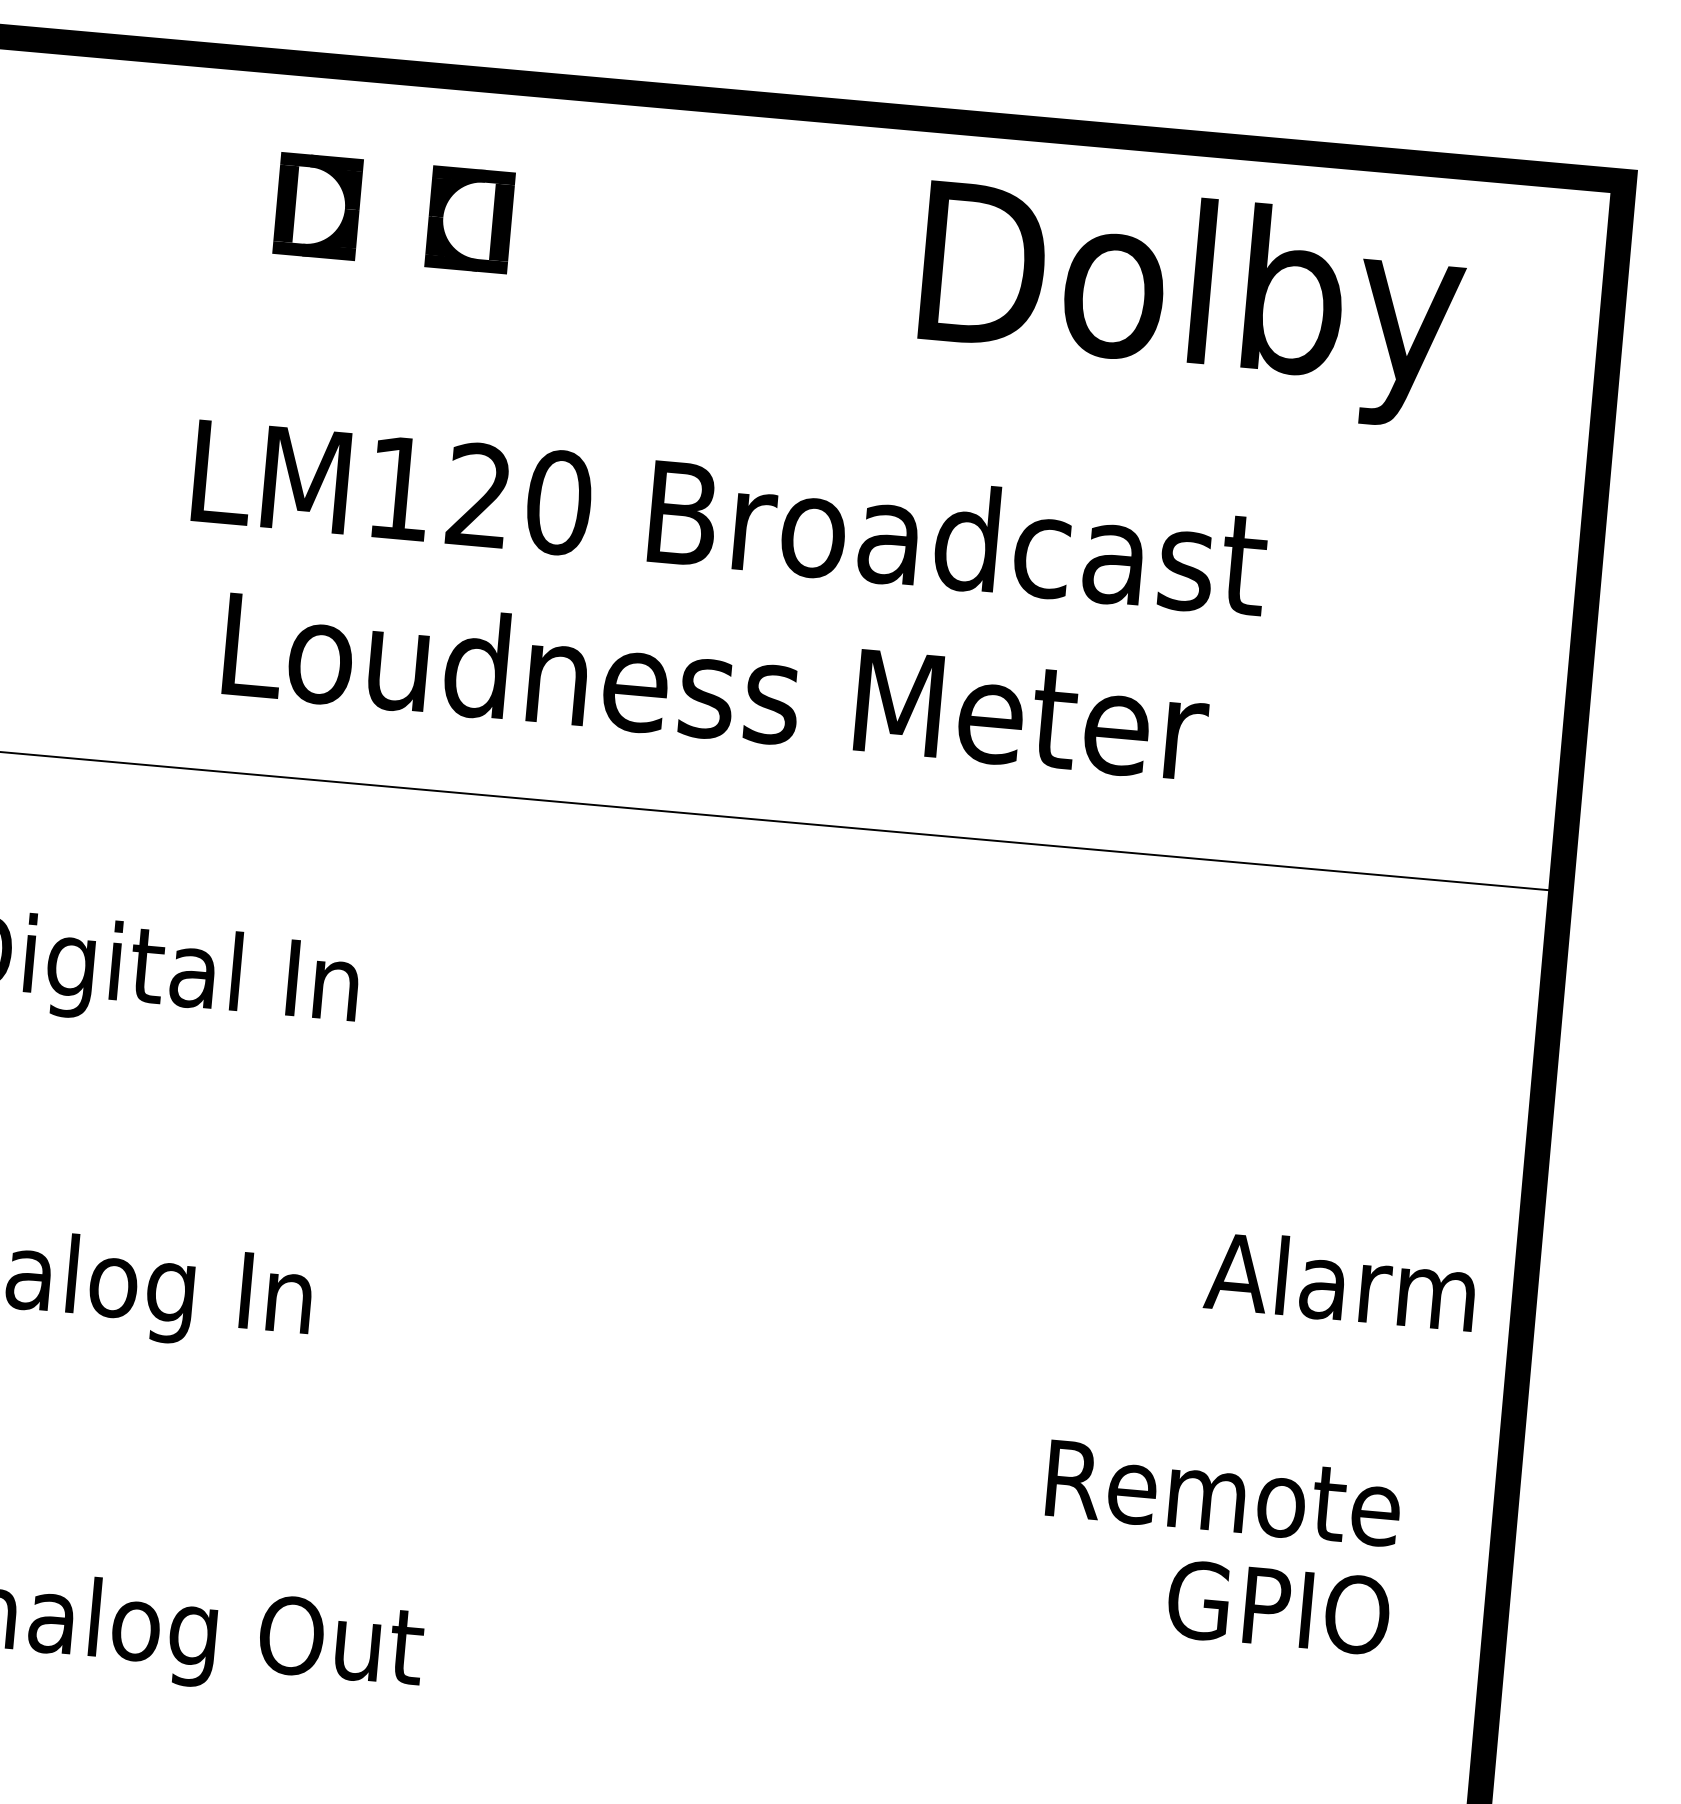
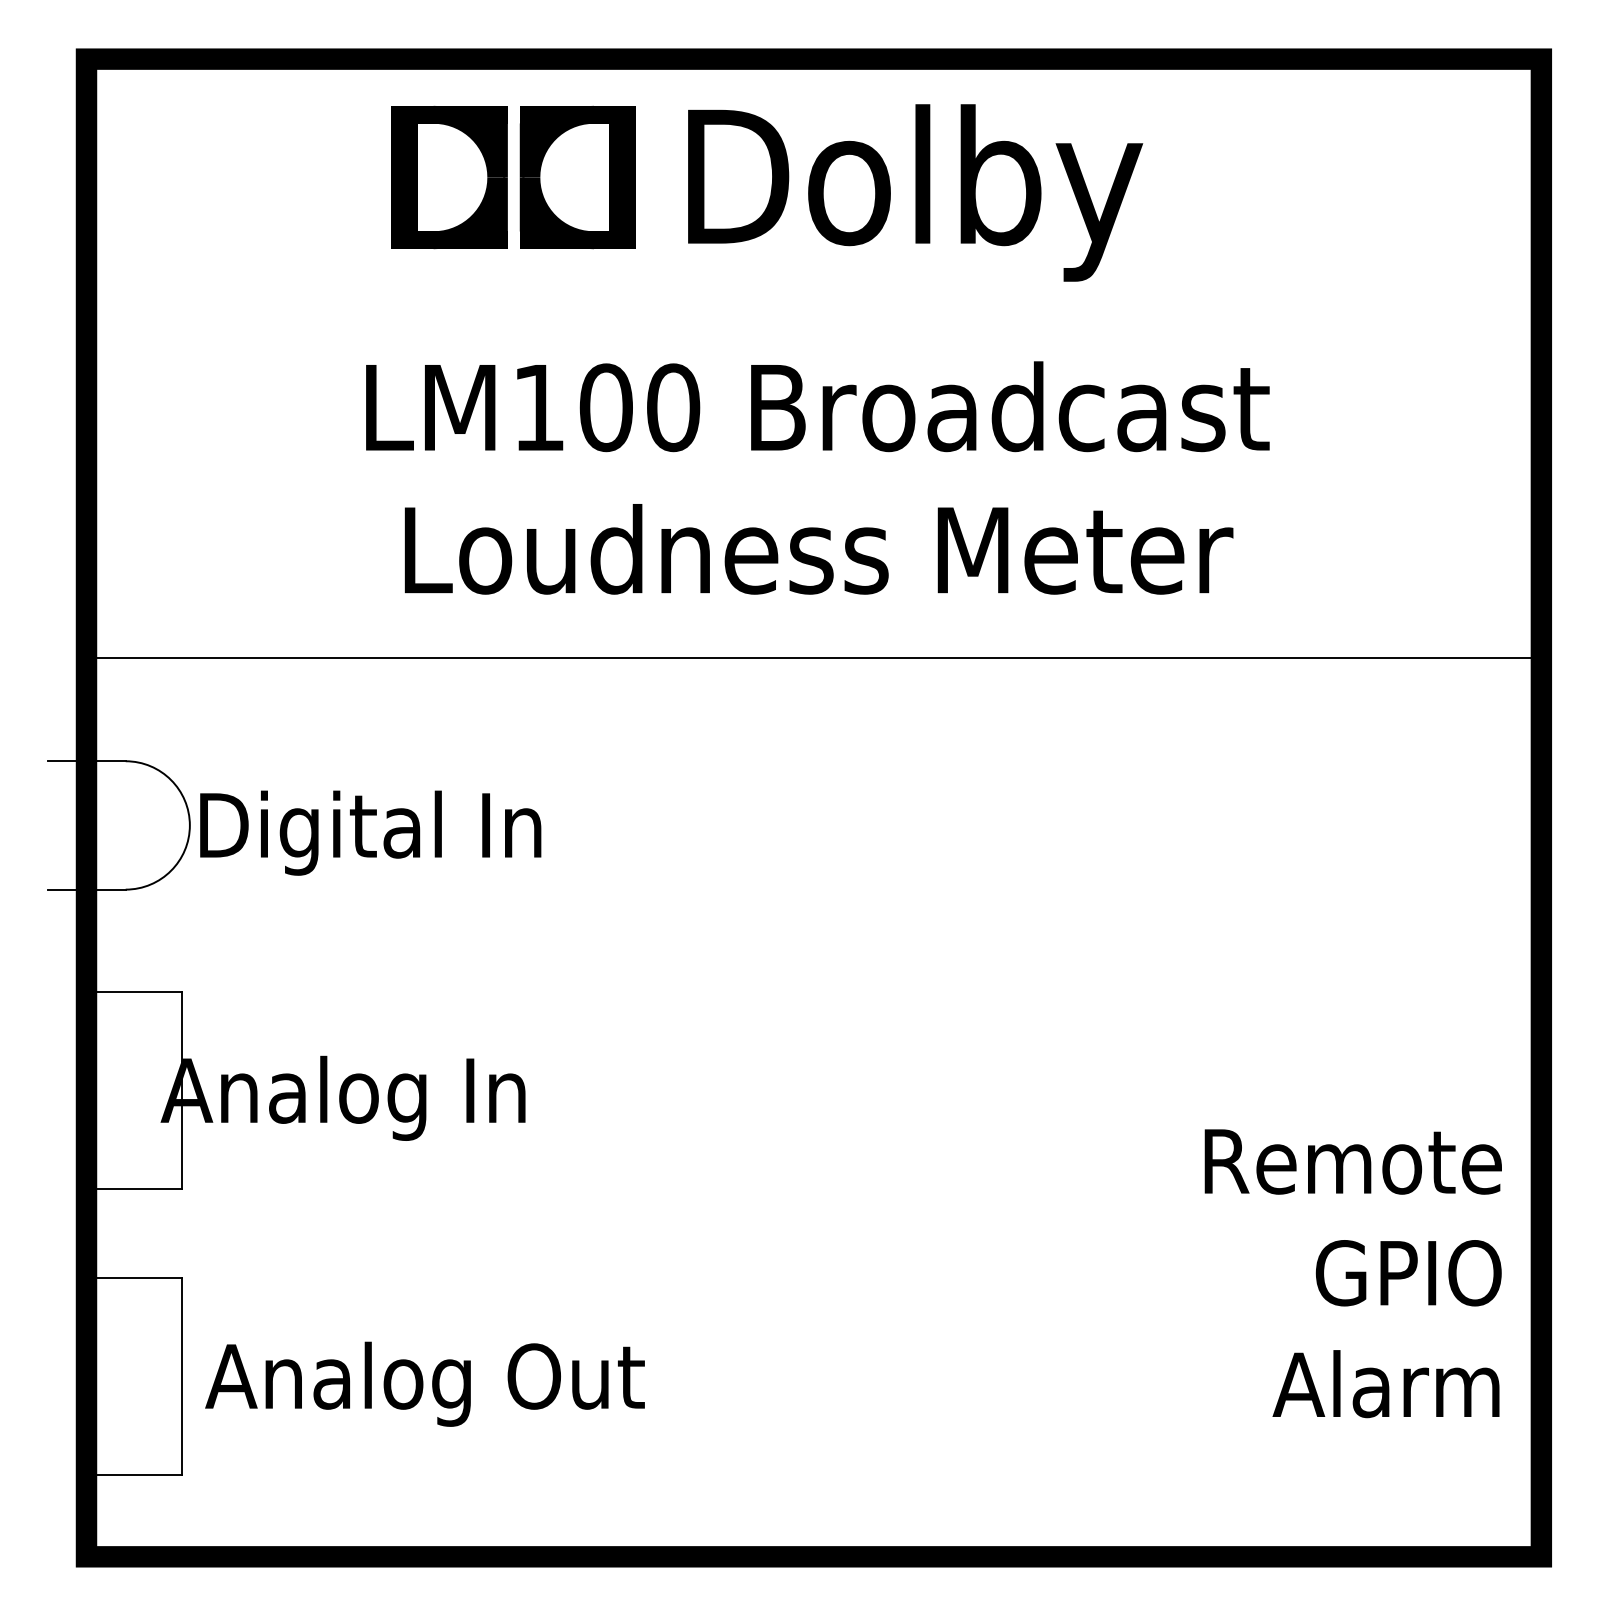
part: (318, 206) -> (449, 177), size x1.67
part: (469, 219) -> (577, 177), size x1.67
text: (1192, 302) -> (915, 192), moved
text: (478, 495) -> (605, 407), LM120 -> LM100
text: (1339, 1281) -> (1385, 1384), moved
text: (1223, 1493) -> (1352, 1161), moved
text: (1278, 1608) -> (1408, 1273), moved

